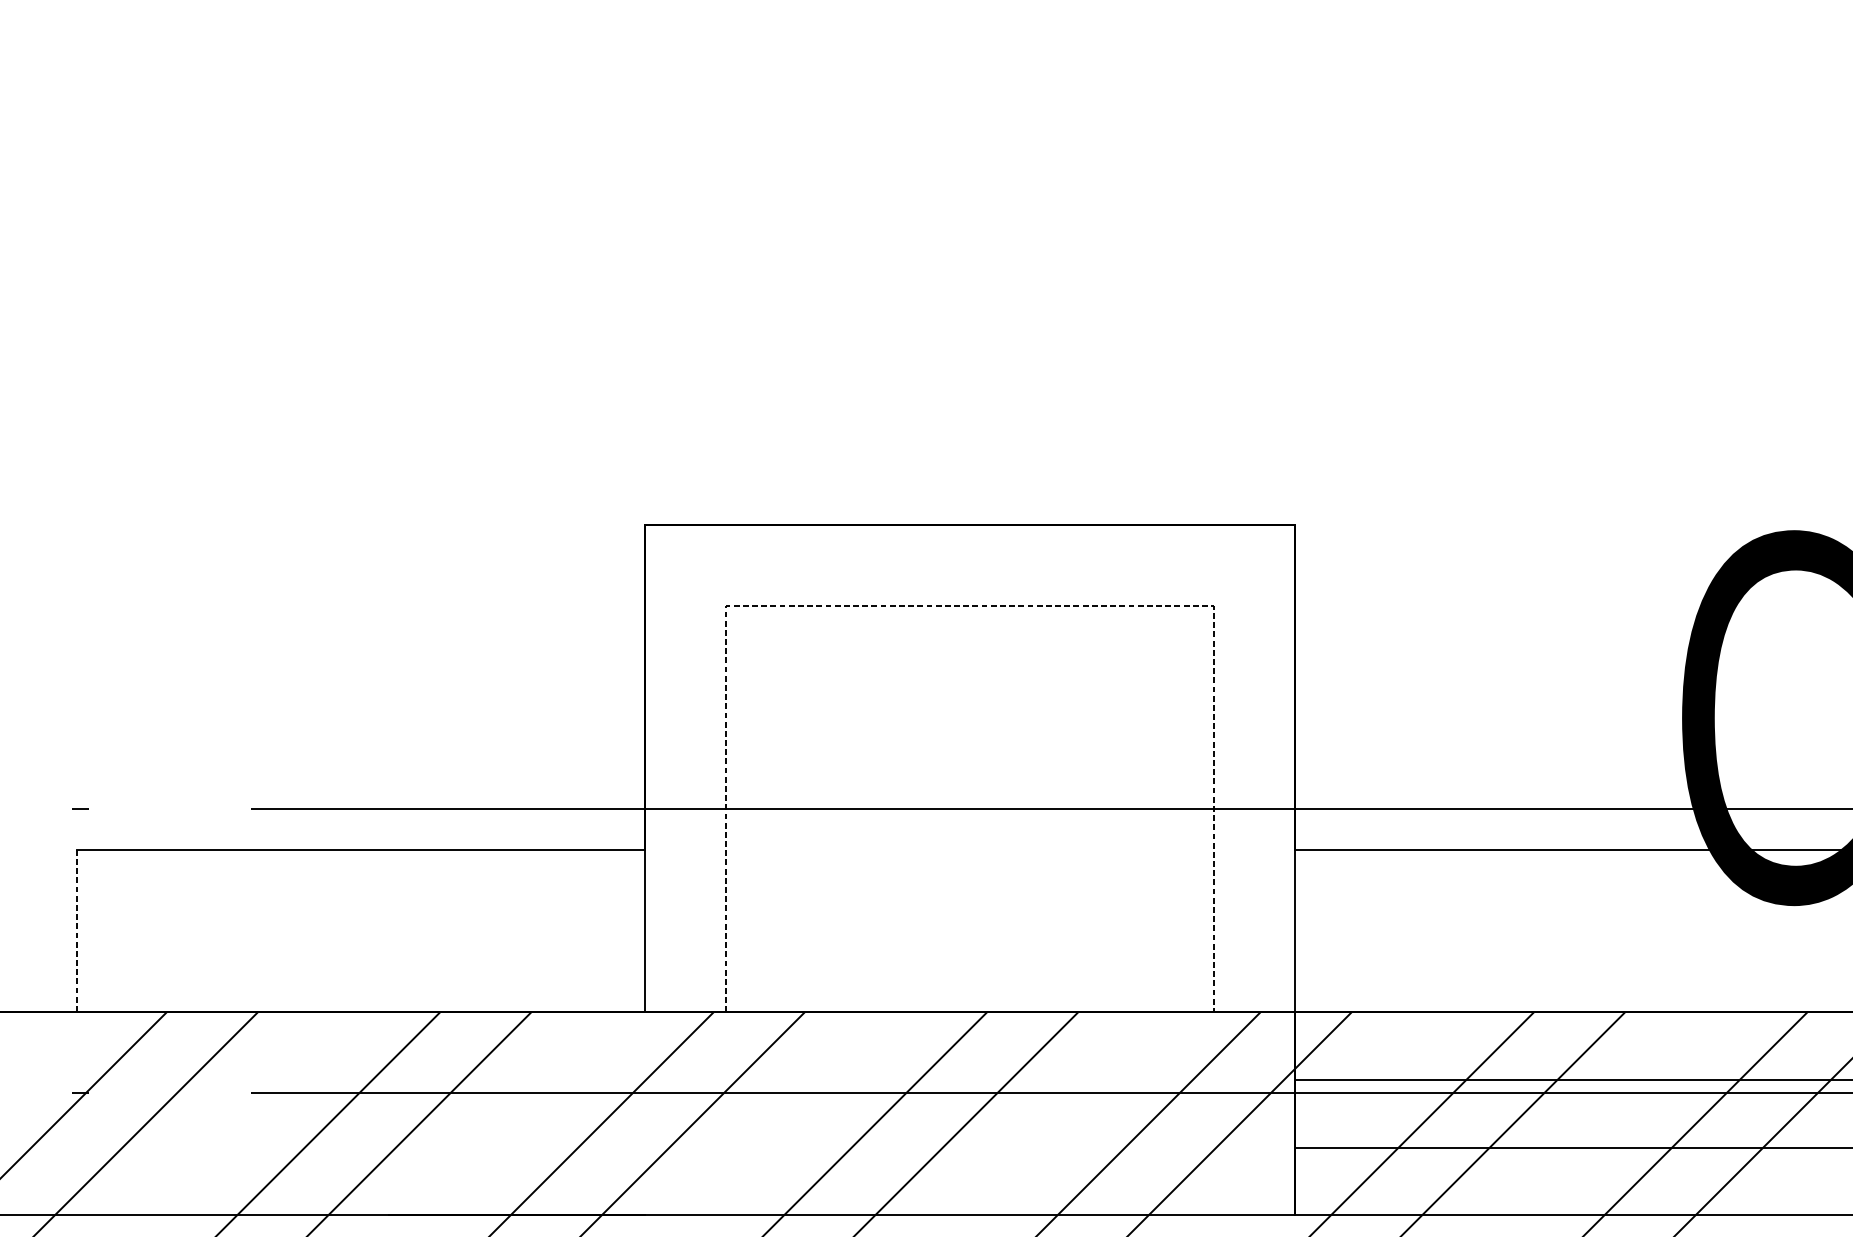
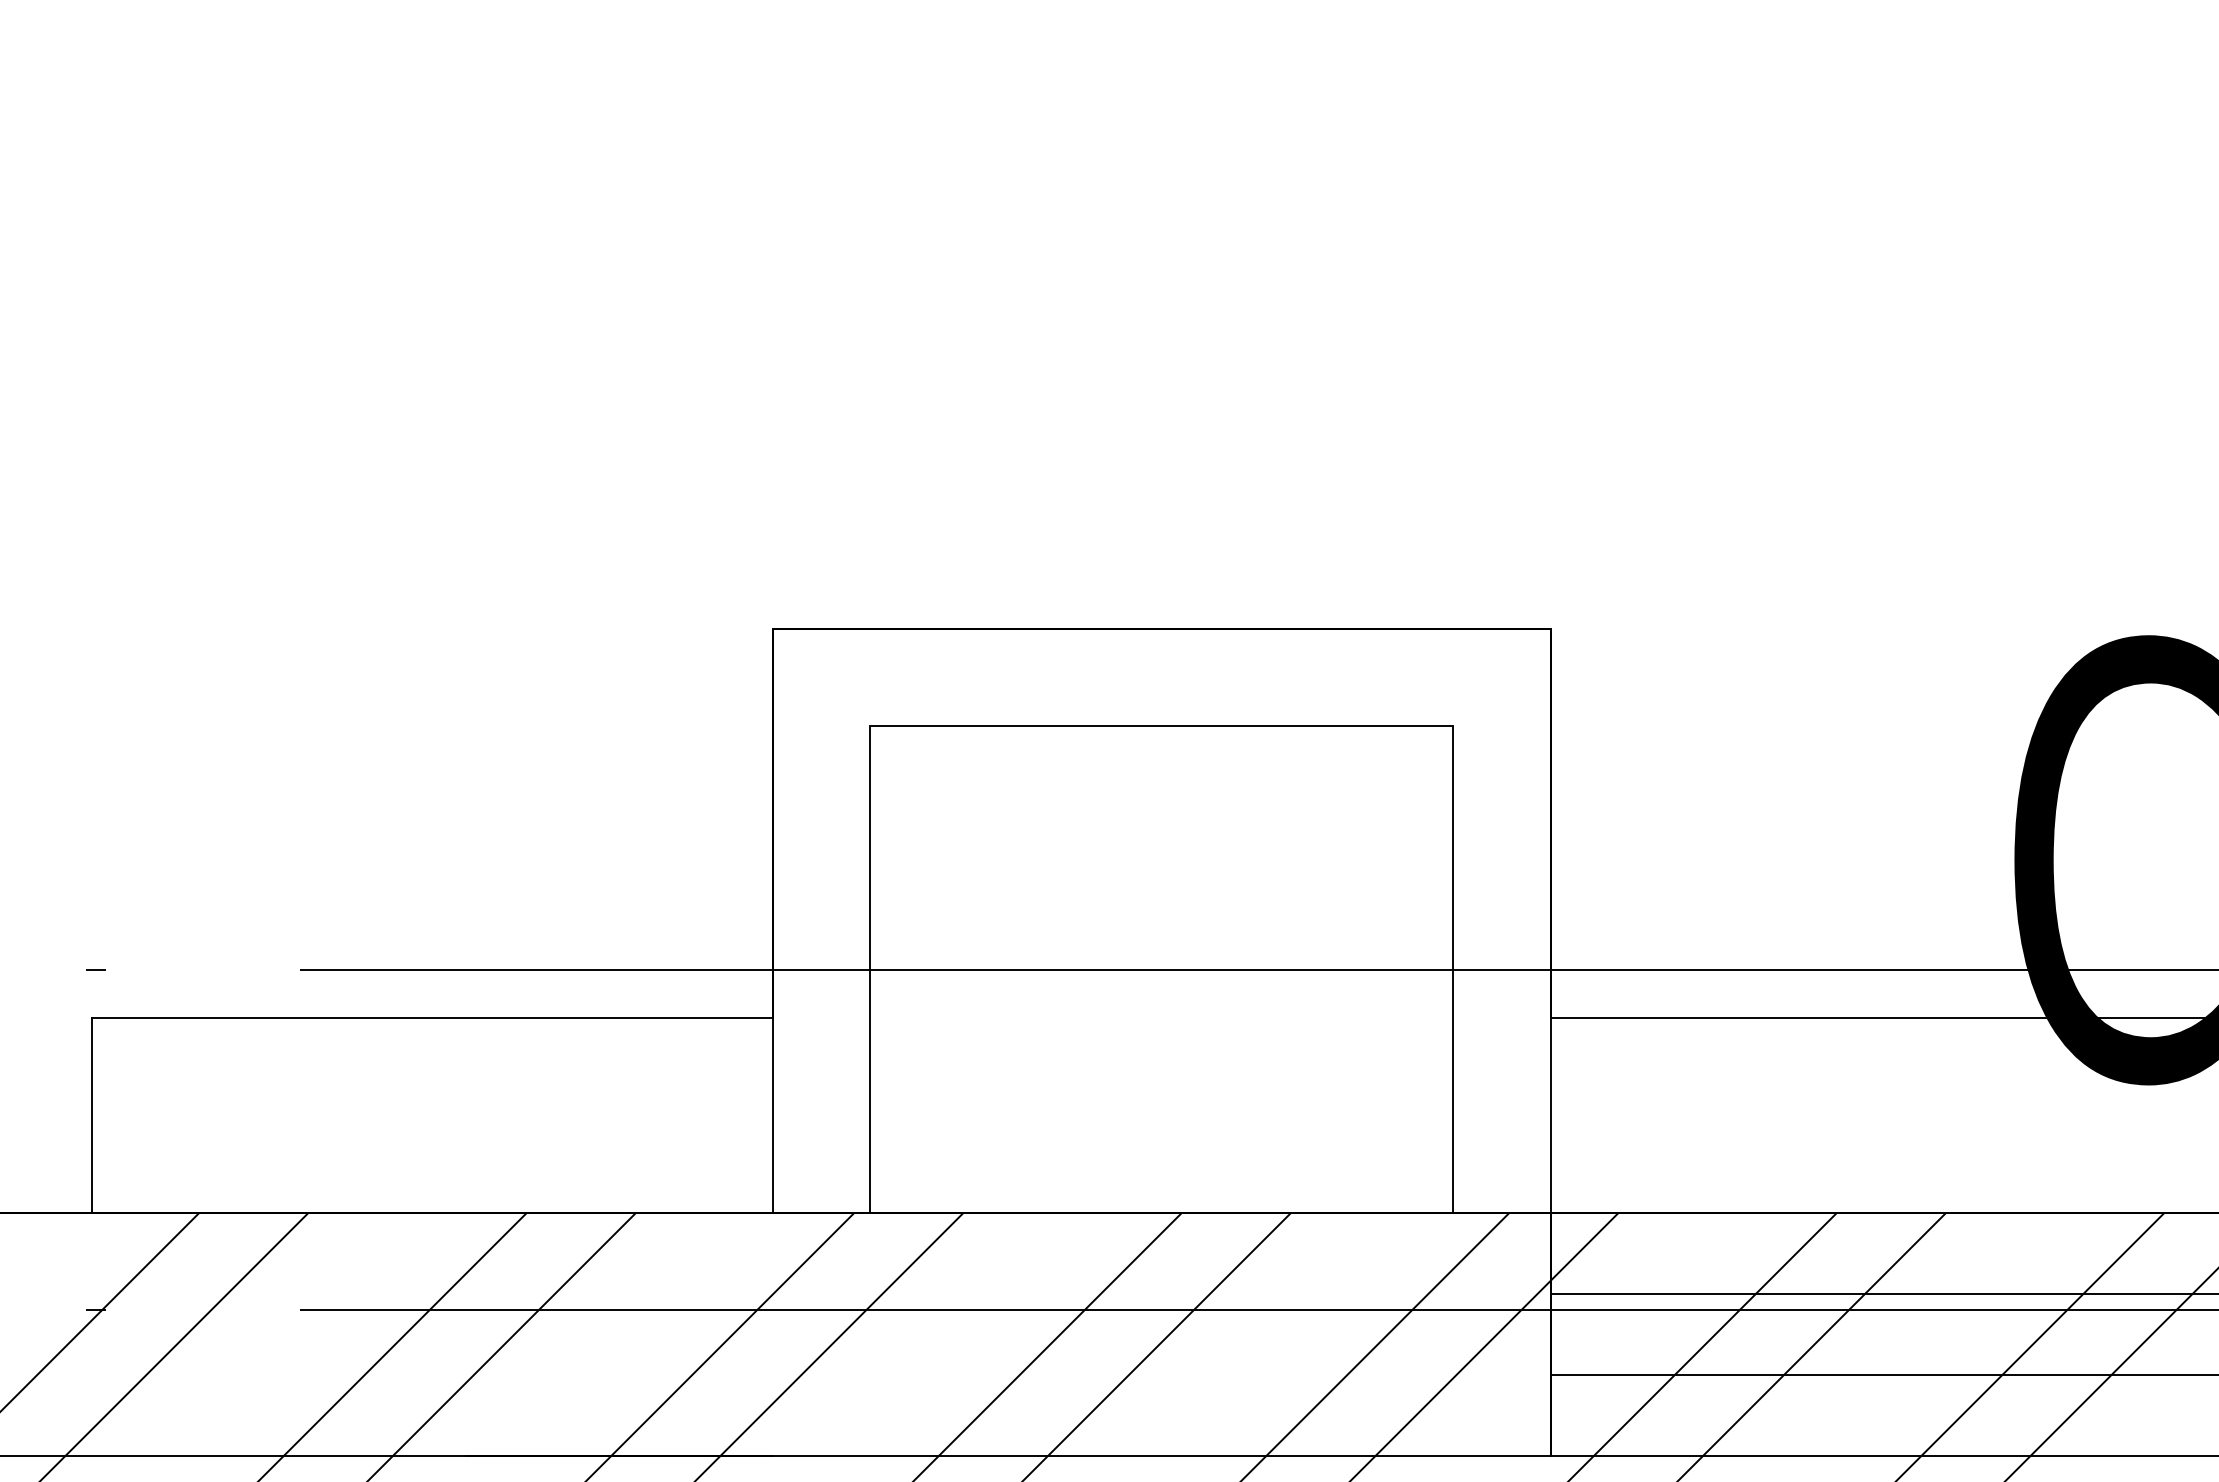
line: (969, 606) -> (1161, 726), dashed -> solid
line: (77, 931) -> (92, 1115), dashed -> solid

